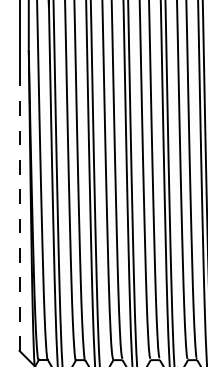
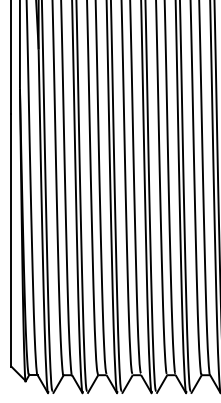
line: (19, 213) -> (11, 239), dashed -> solid

